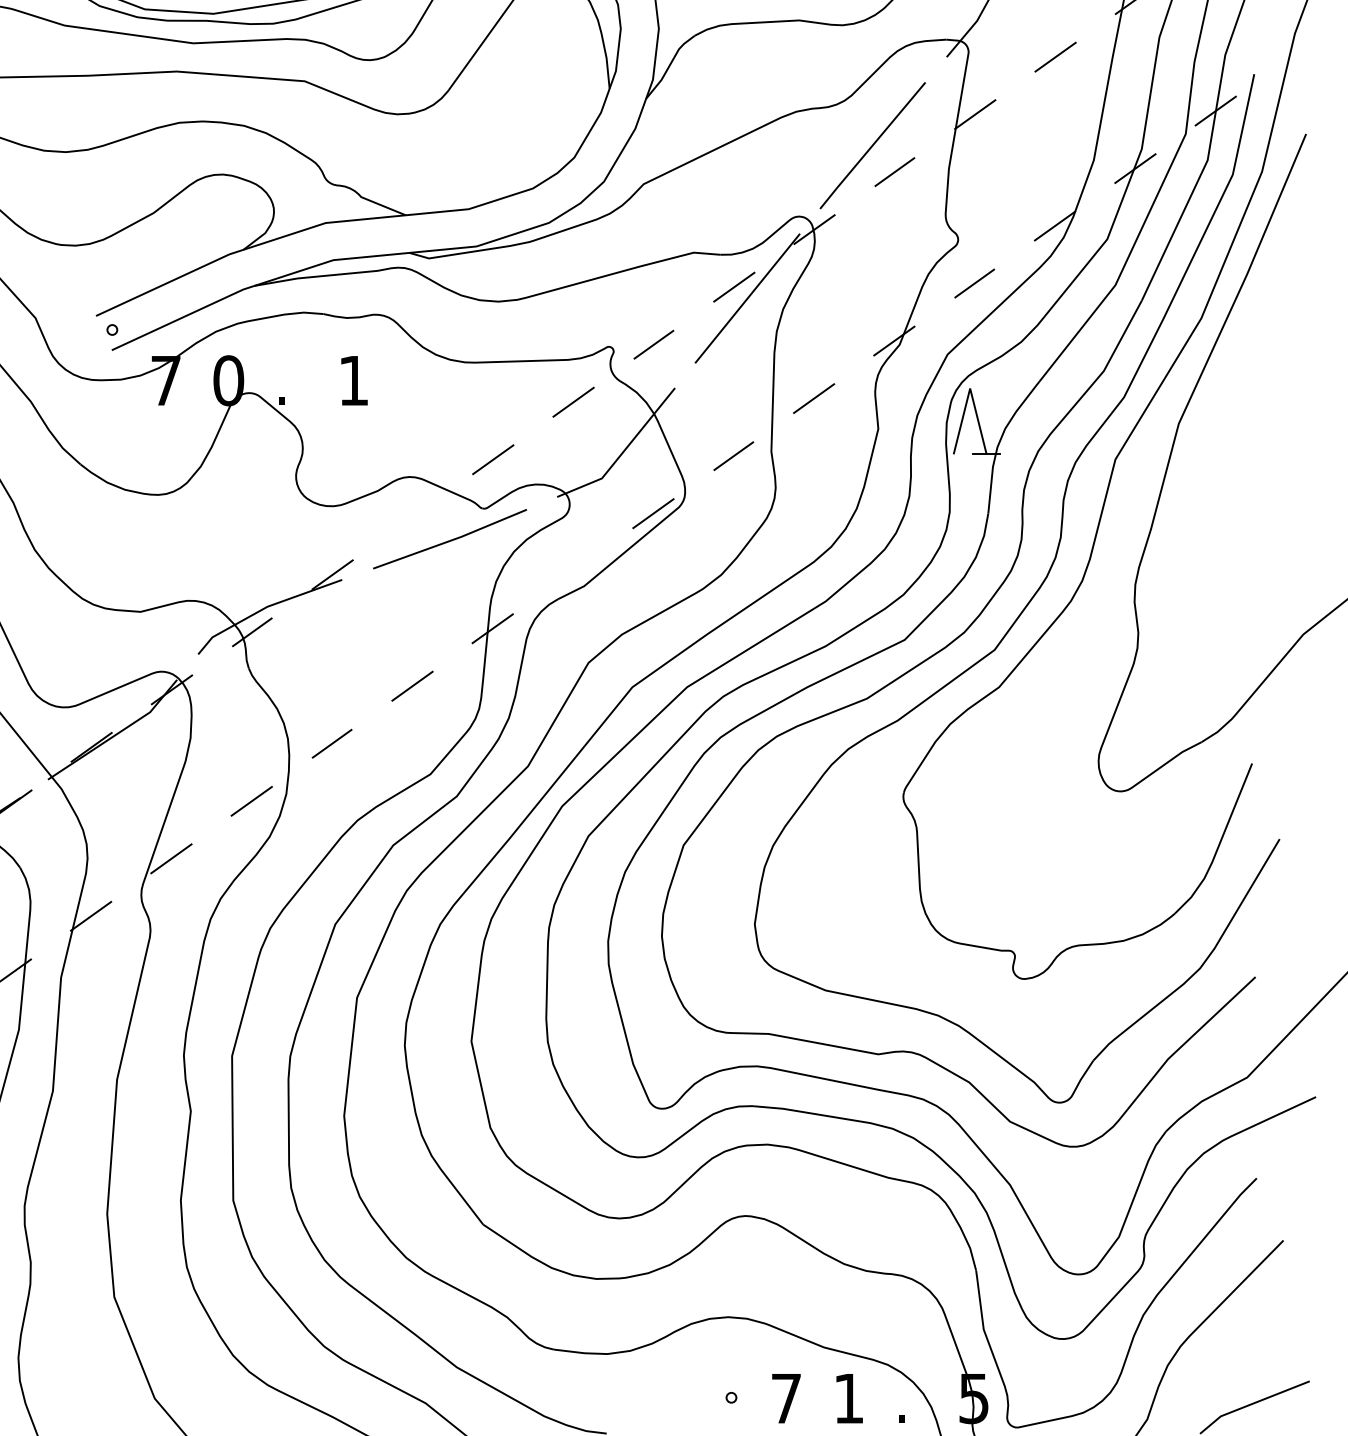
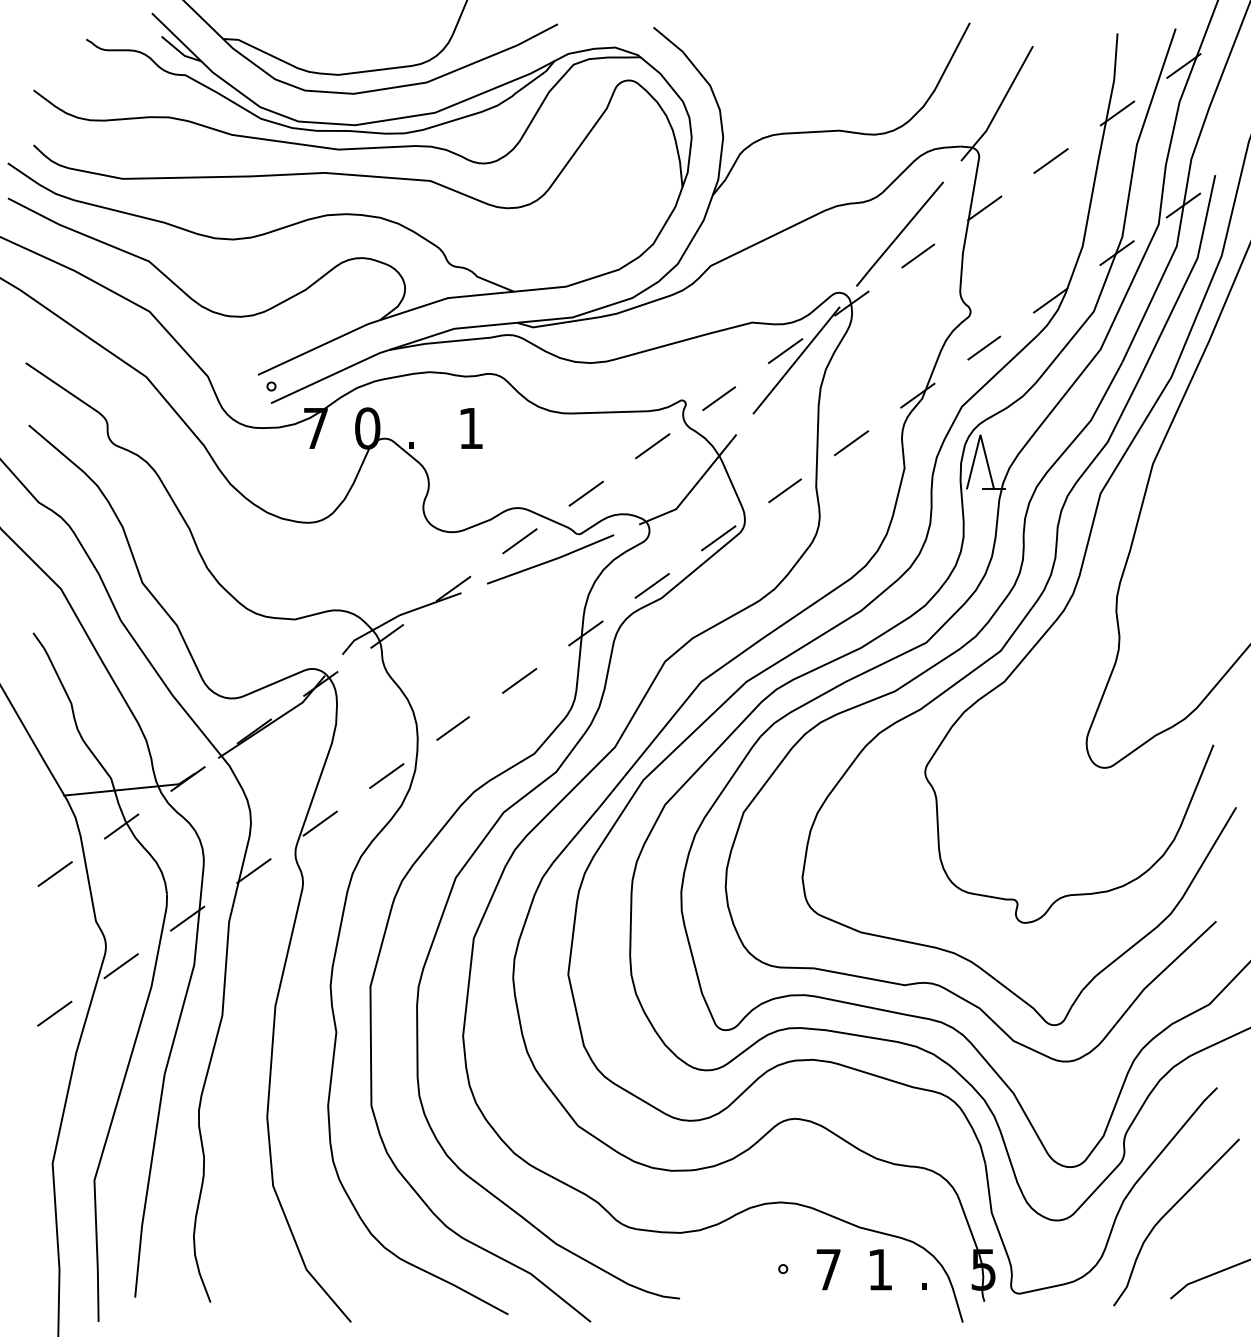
line: (412, 517) -> (519, 541), added
line: (572, 570) -> (651, 585), added

